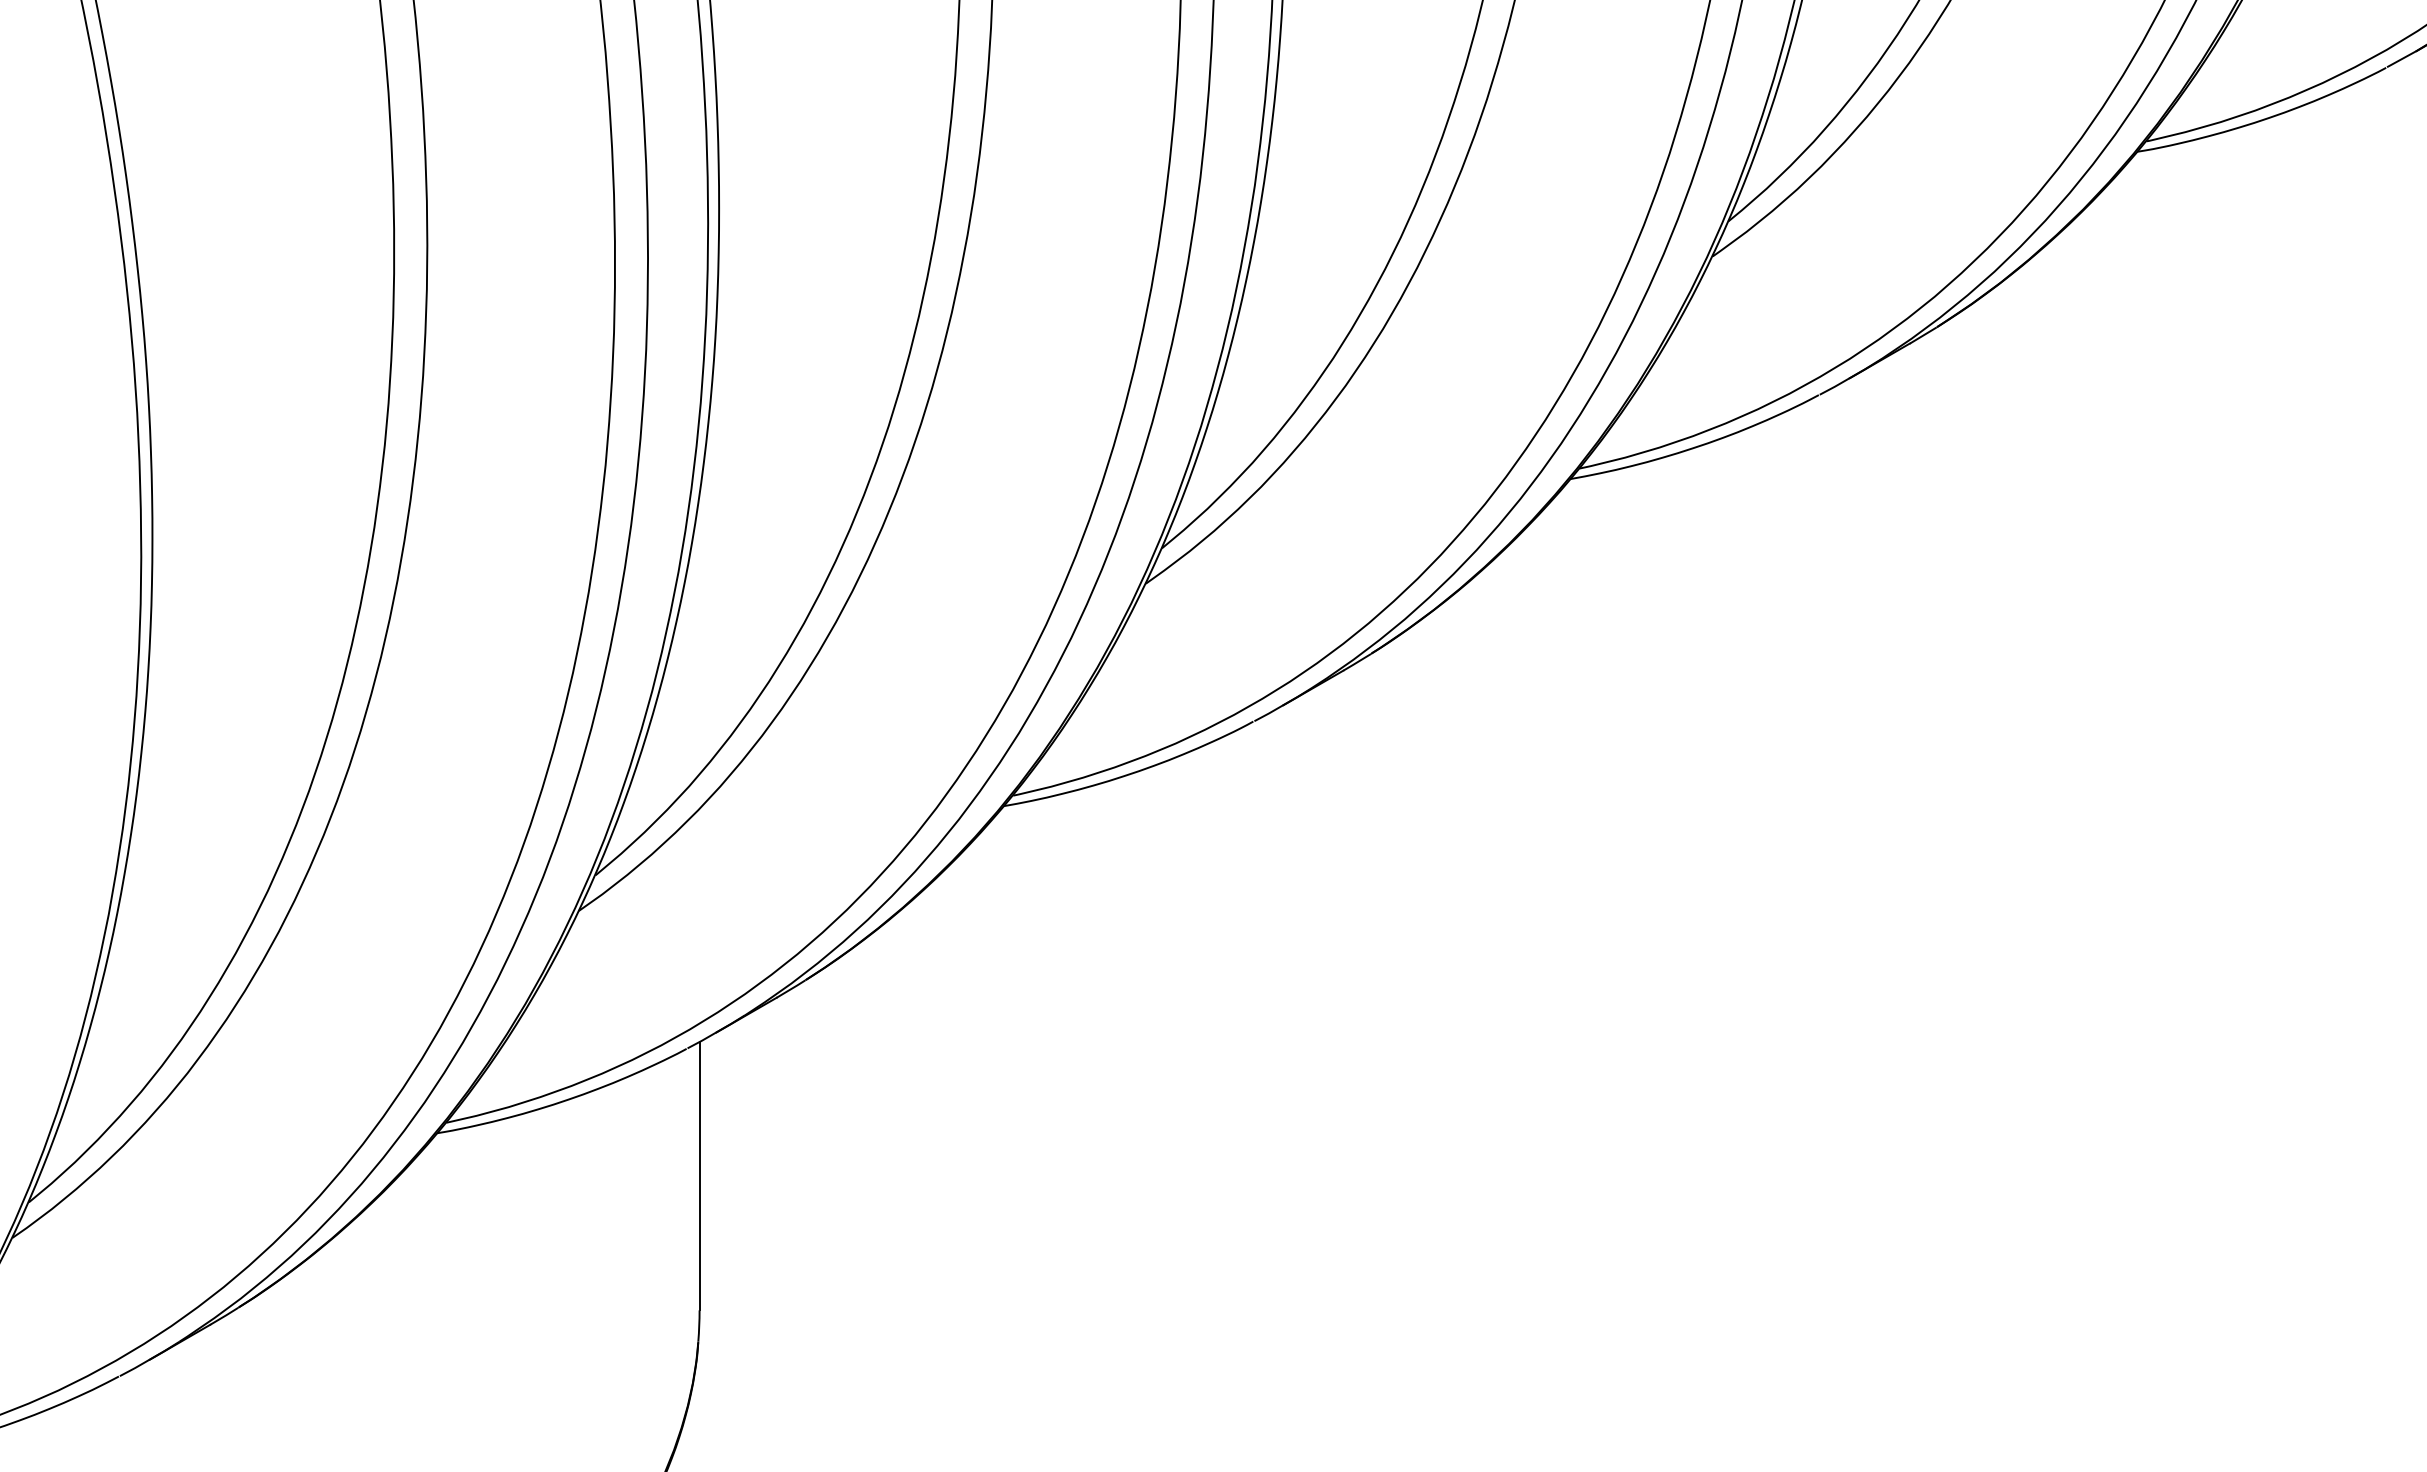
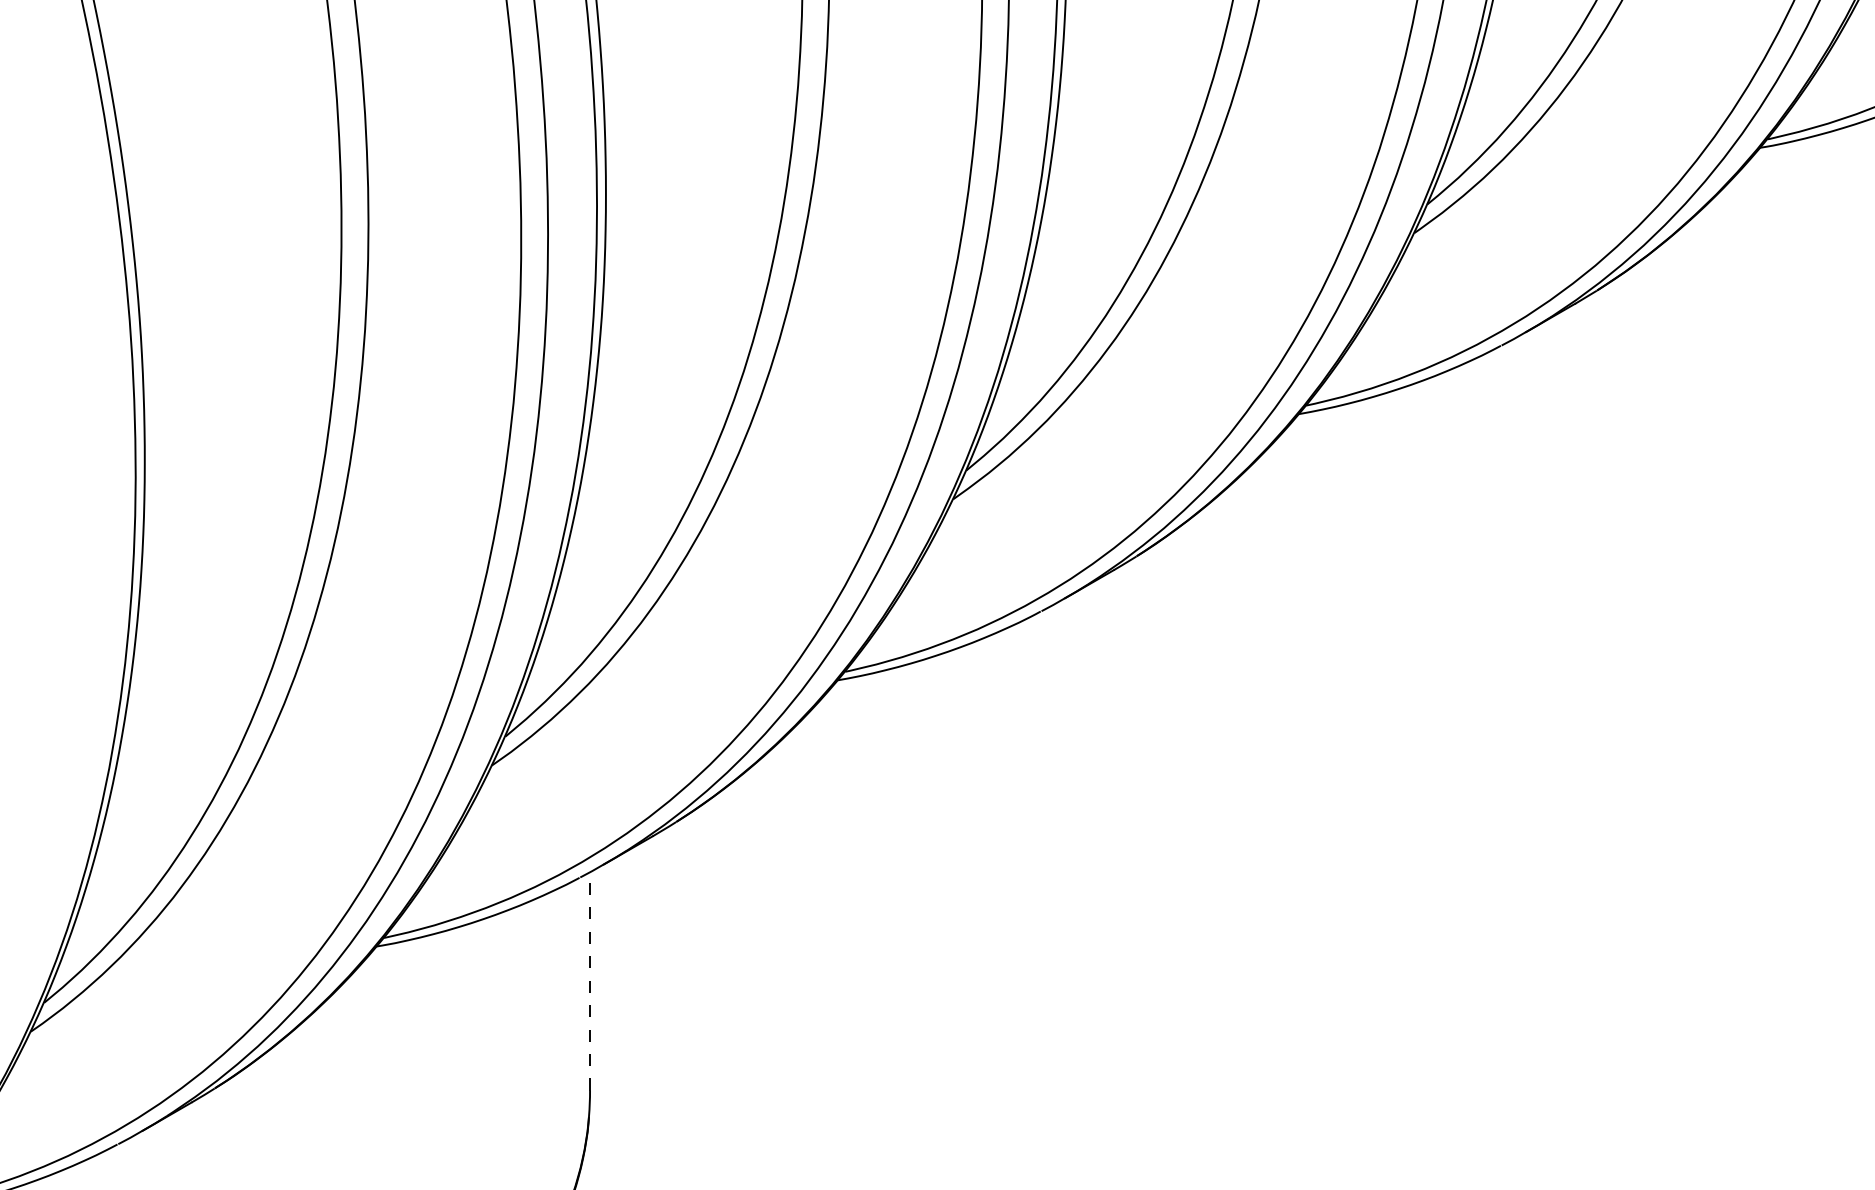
line: (699, 1175) -> (589, 980), solid -> dashed

